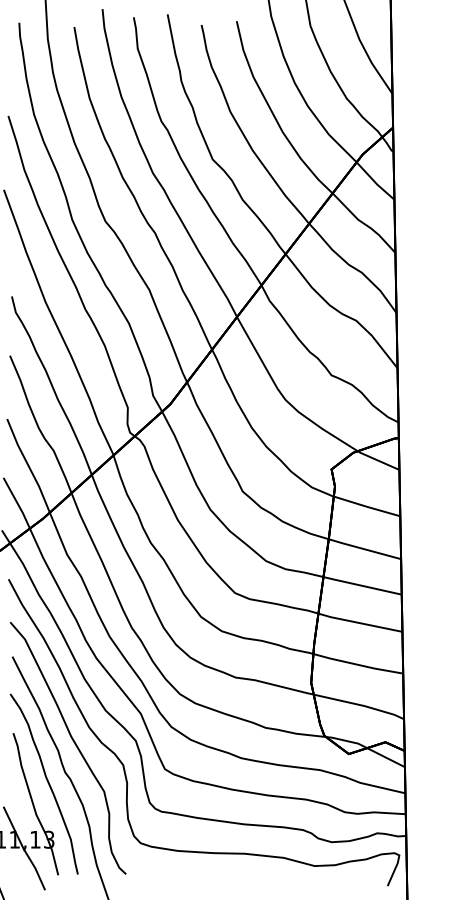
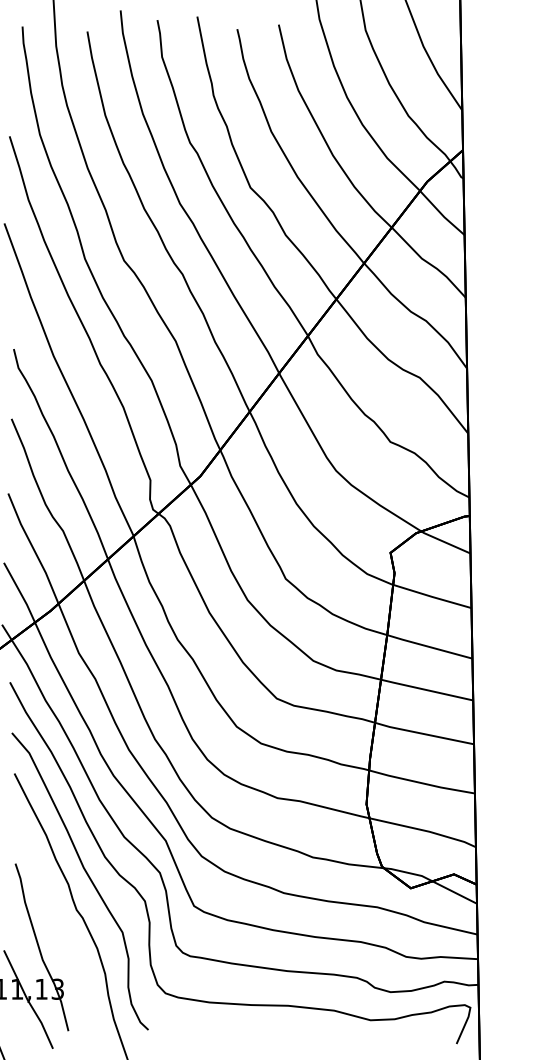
curve: (47, 782) -> (55, 921), removed

